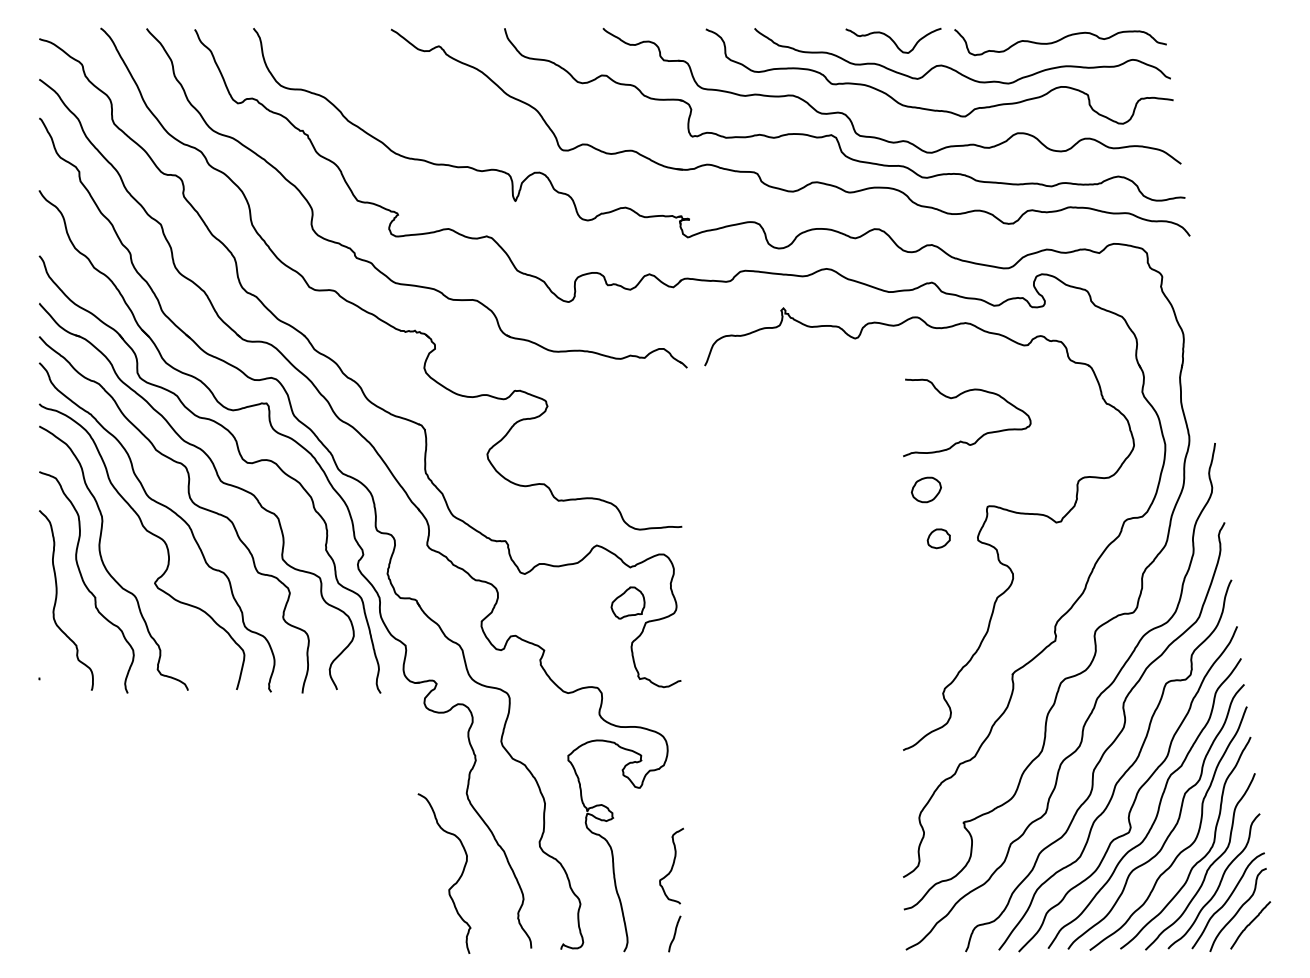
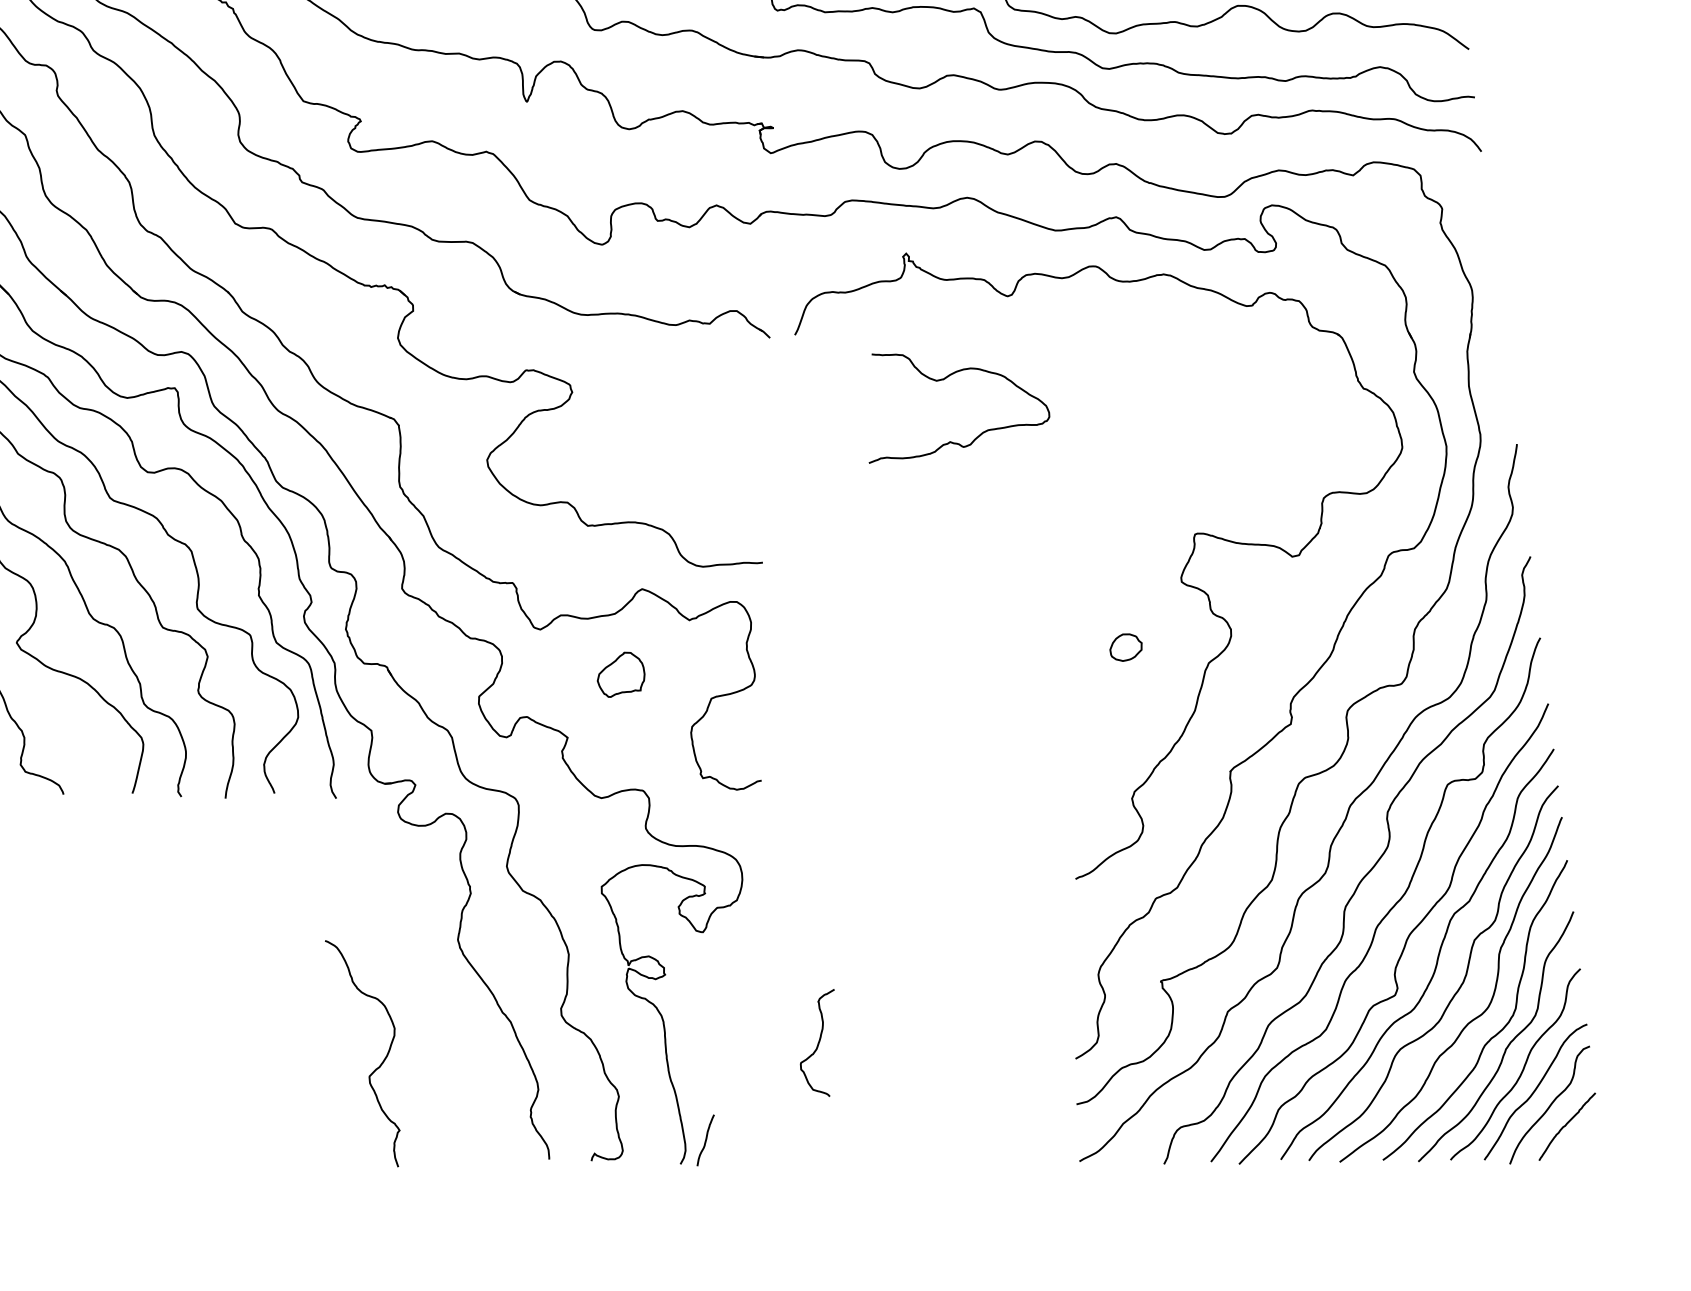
curve: (957, 397) -> (945, 379), moved
part: (925, 489) -> (1107, 509), removed
part: (938, 538) -> (1125, 647), moved
part: (627, 602) -> (620, 674), moved
curve: (672, 865) -> (818, 1042), moved
curve: (454, 883) -> (376, 1067), moved
curve: (674, 933) -> (705, 1139), moved

